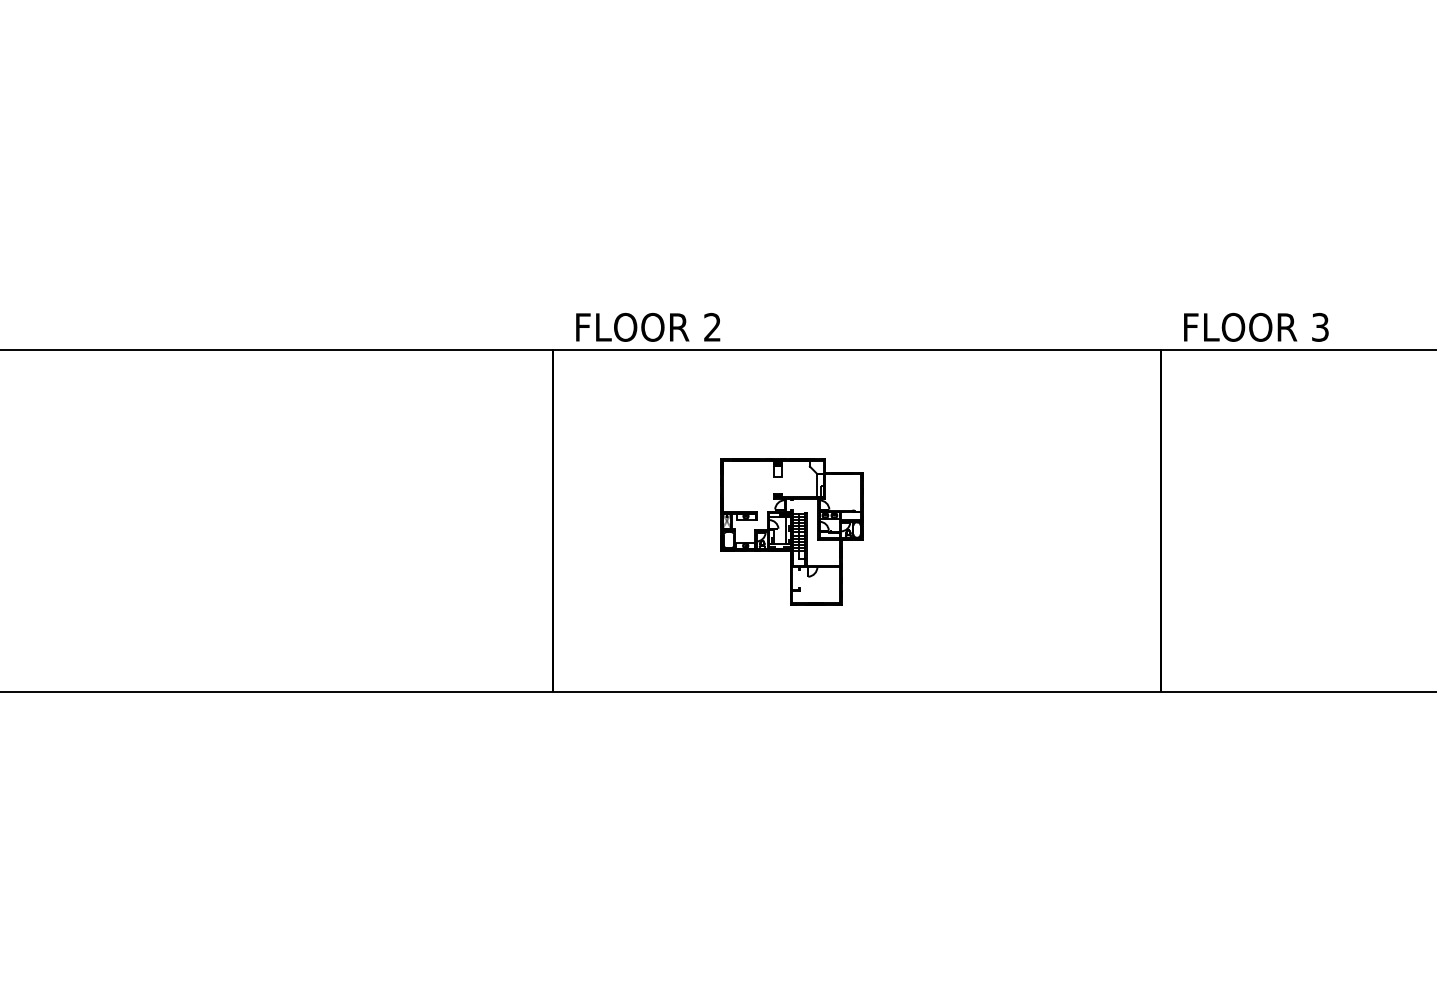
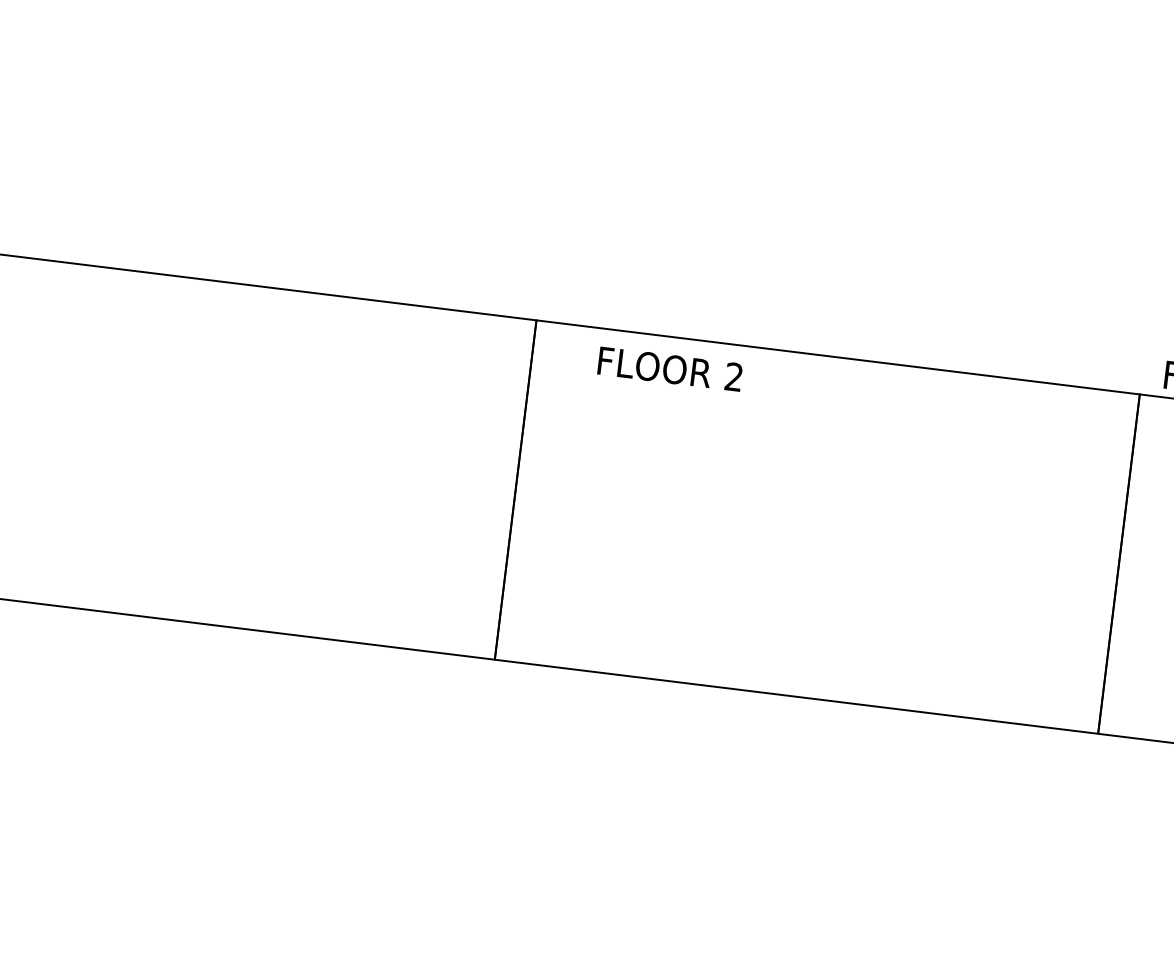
text: (648, 327) -> (670, 369), moved
part: (791, 531) -> (750, 529), removed

